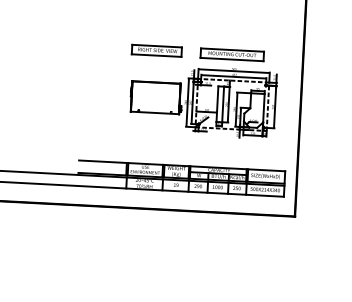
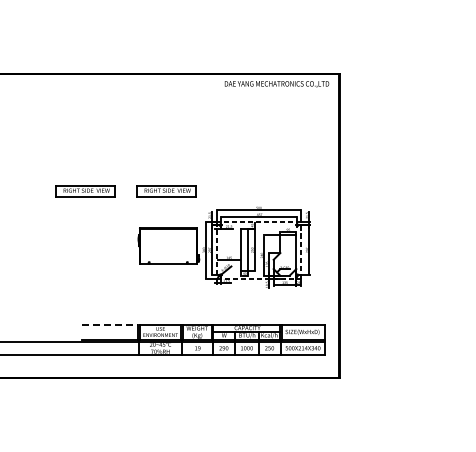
part: (88, 47) -> (85, 191), added
part: (232, 55) -> (255, 191), removed
line: (103, 162) -> (110, 325), solid -> dashed

